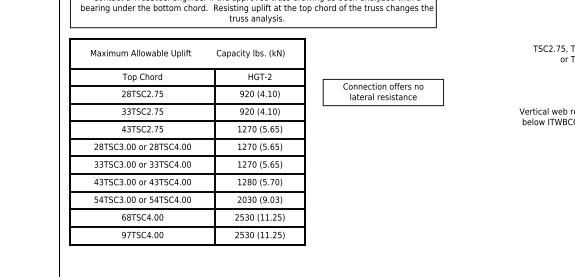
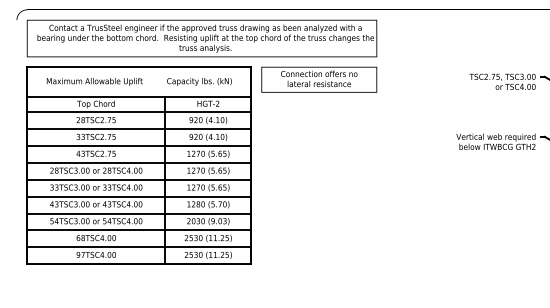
text: (383, 92) -> (319, 79), moved

